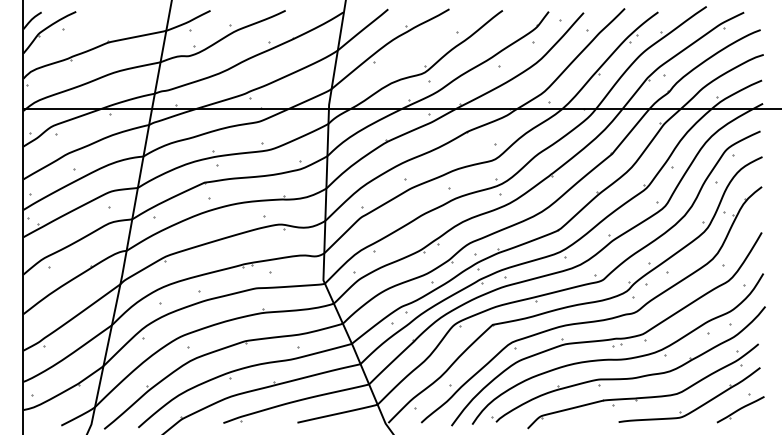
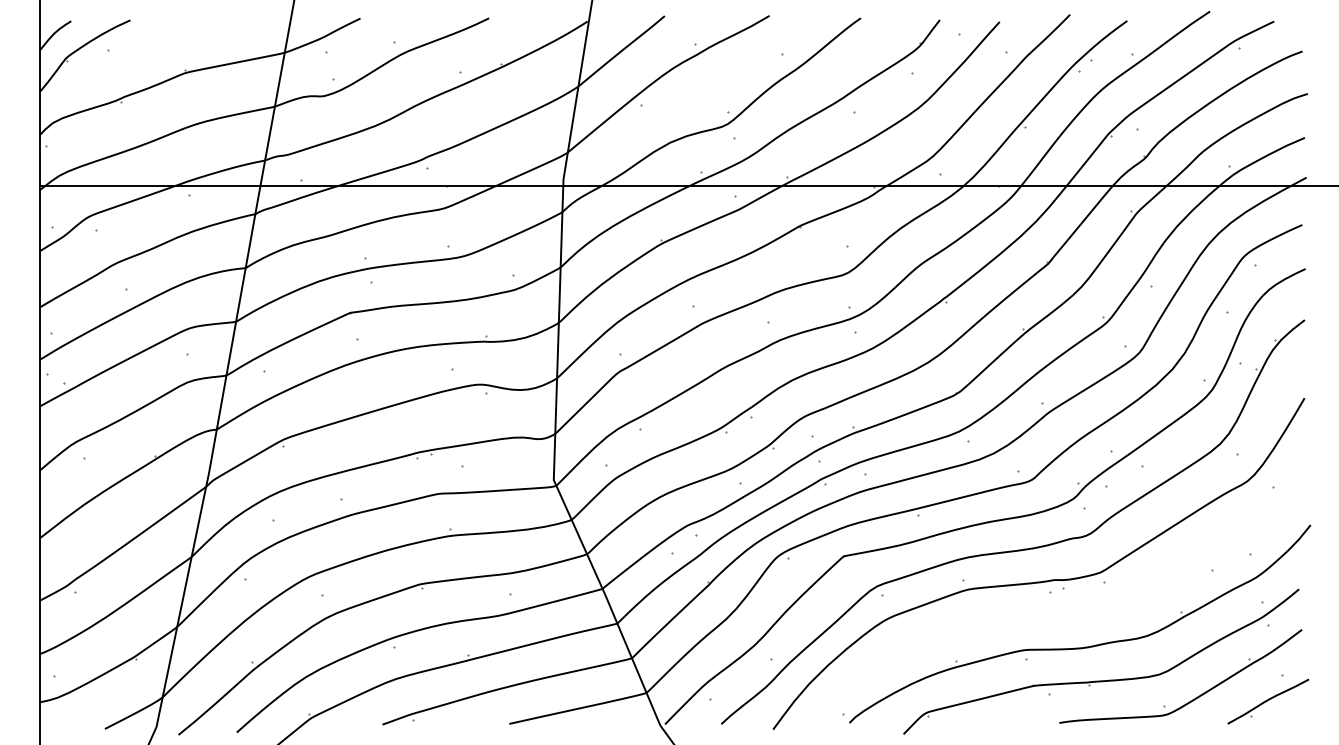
part: (617, 358) -> (1057, 613), removed

